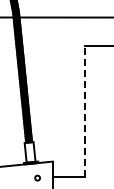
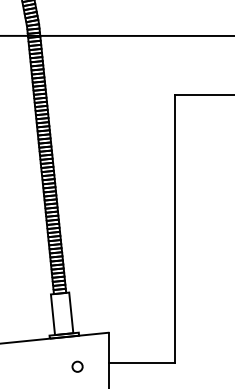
line: (84, 110) -> (174, 227), dashed -> solid

